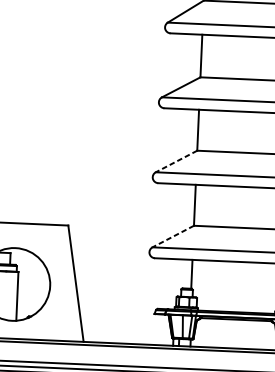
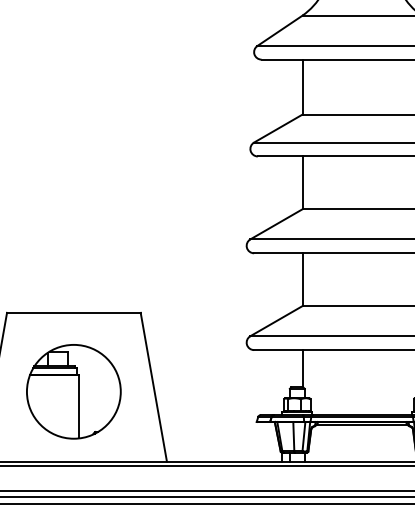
line: (176, 161) -> (276, 224), dashed -> solid
line: (173, 236) -> (276, 321), dashed -> solid

